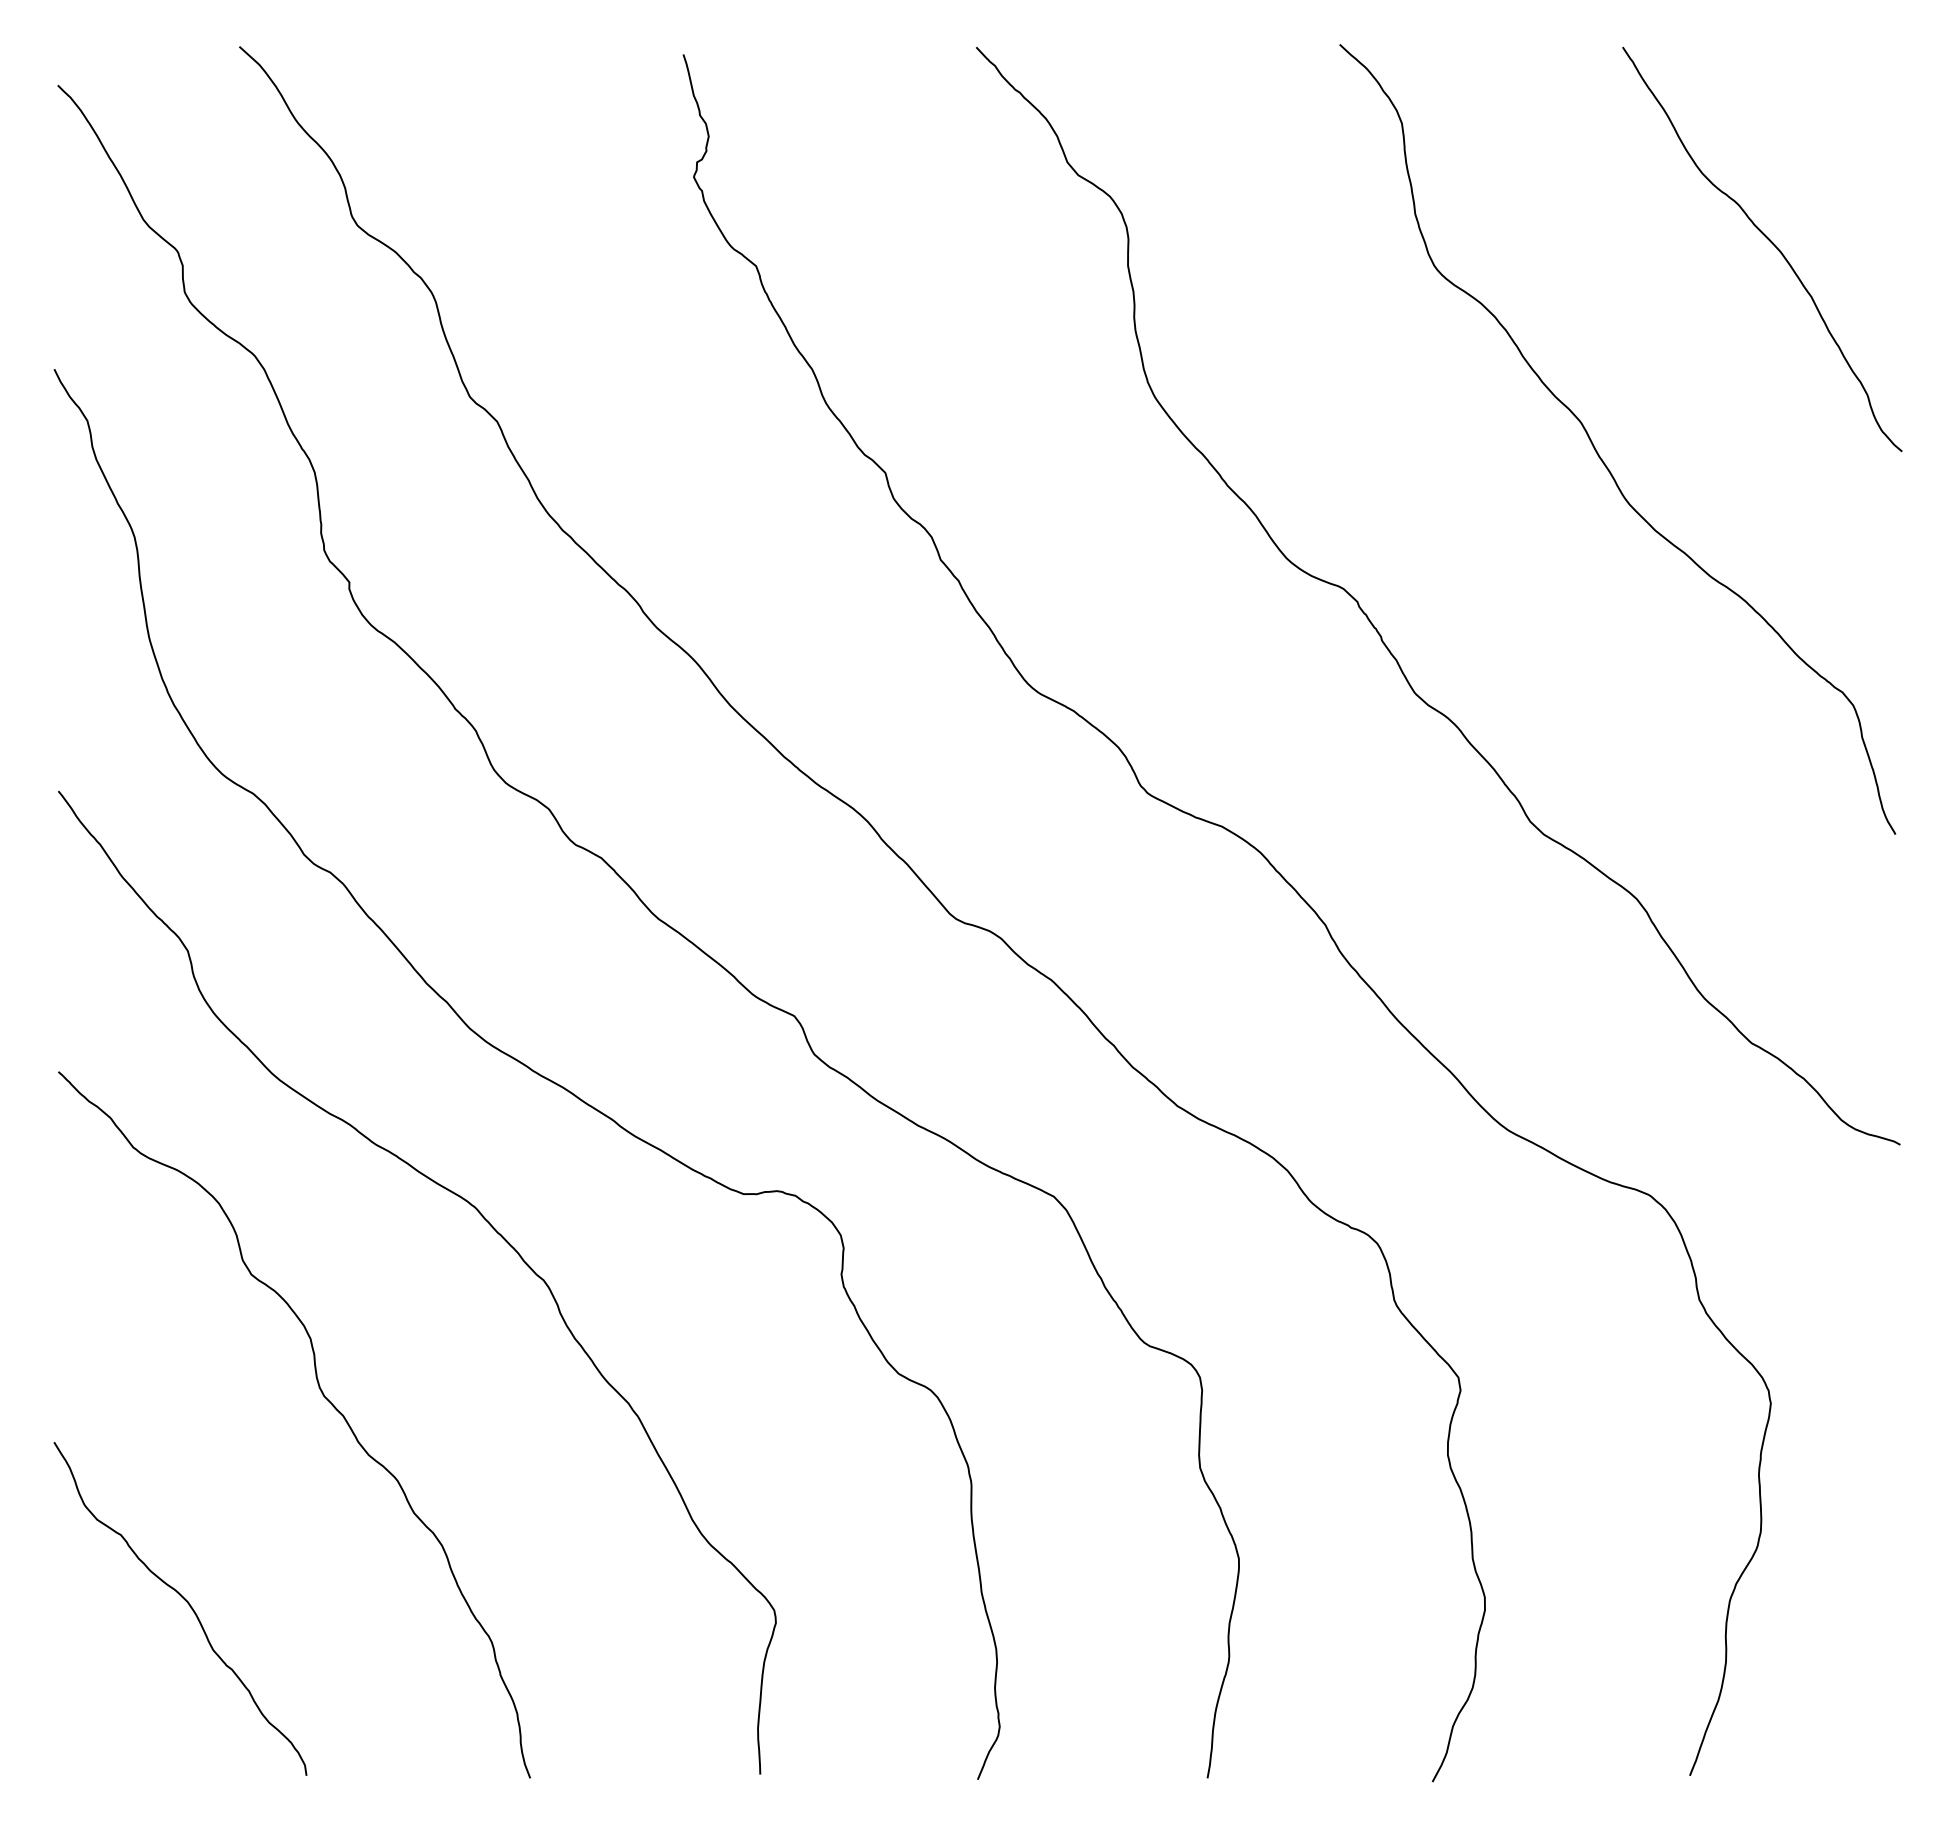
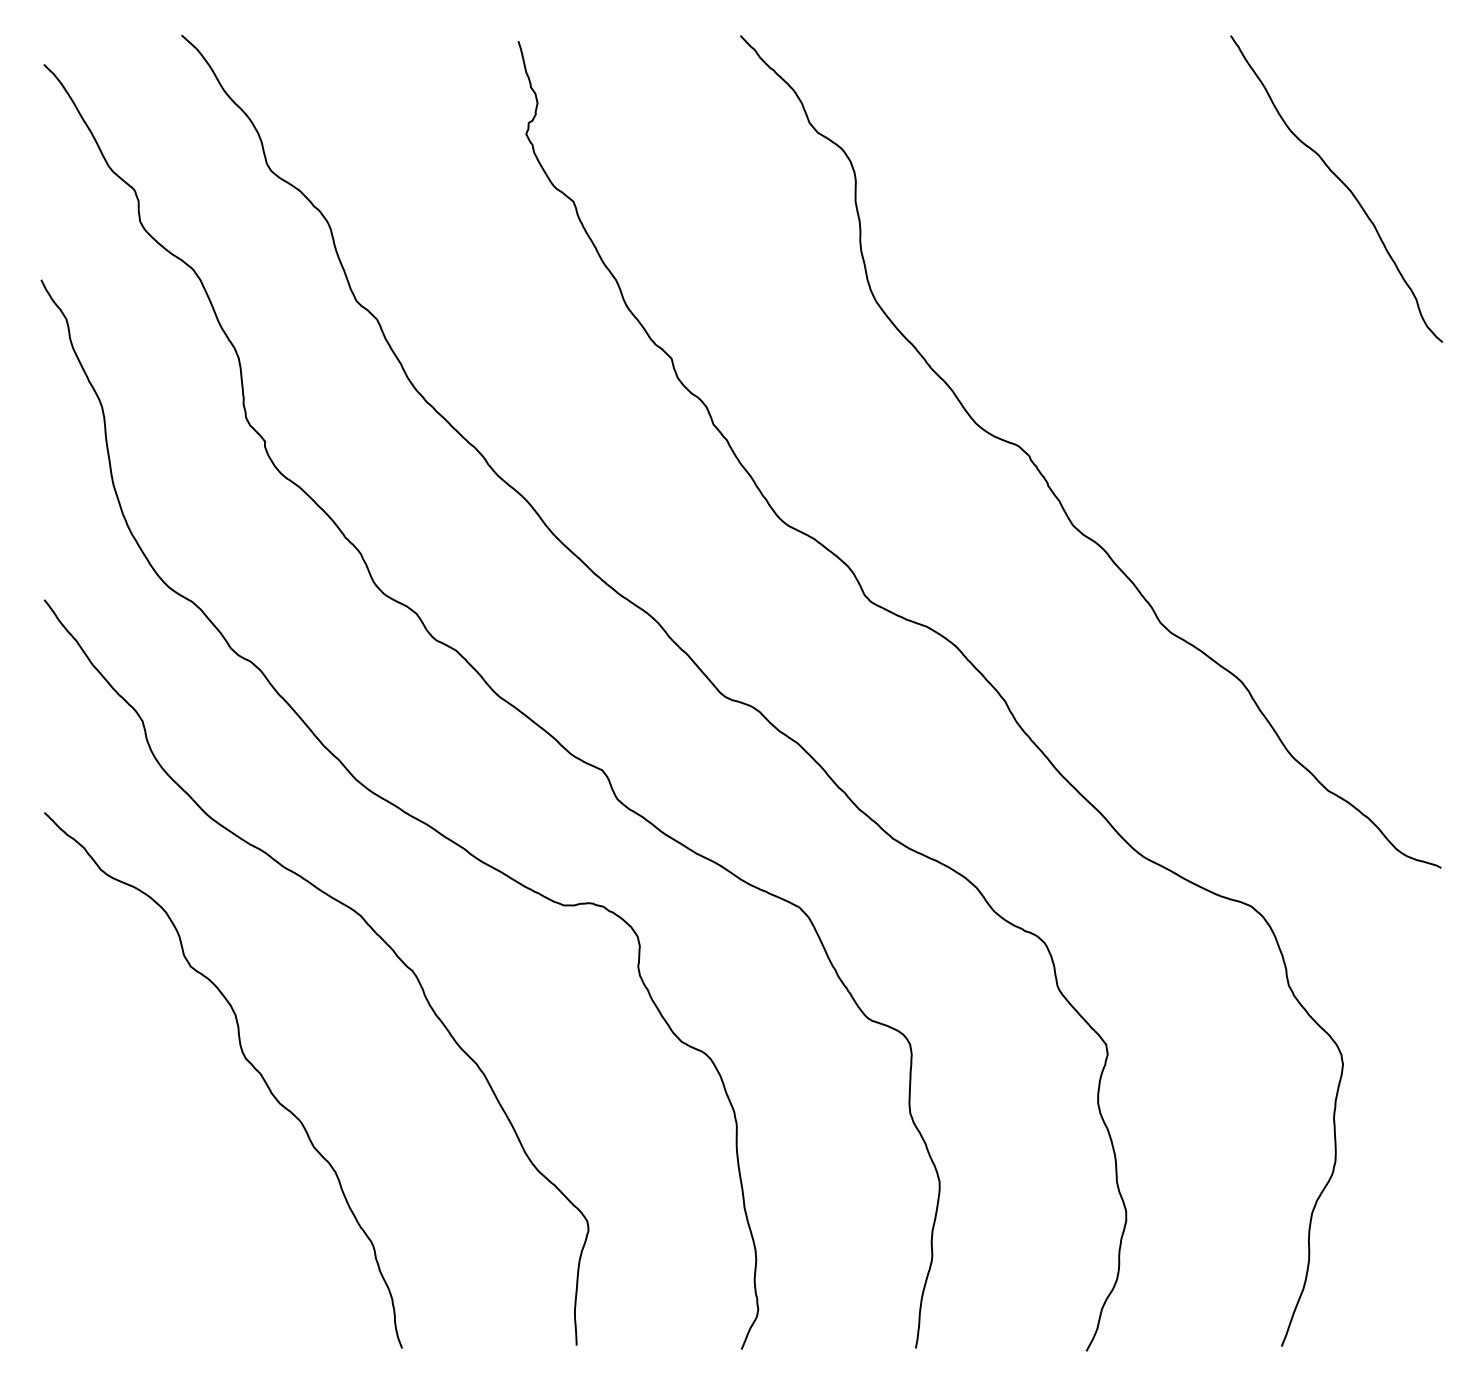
curve: (1598, 452) -> (1212, 342), removed
curve: (186, 1602) -> (141, 1215), removed

